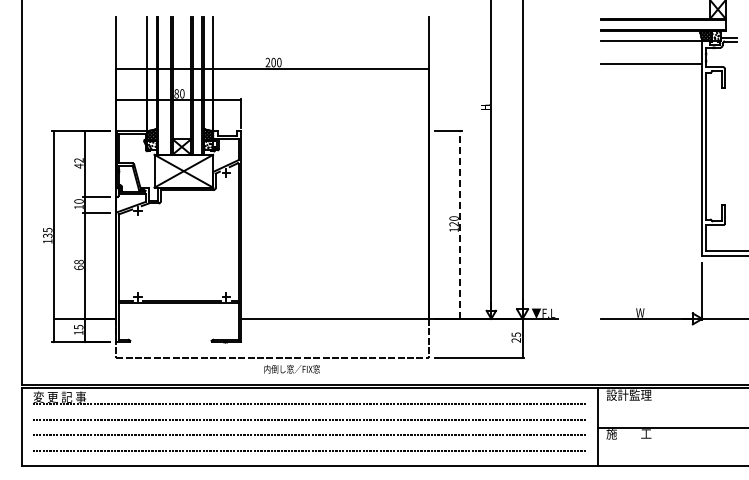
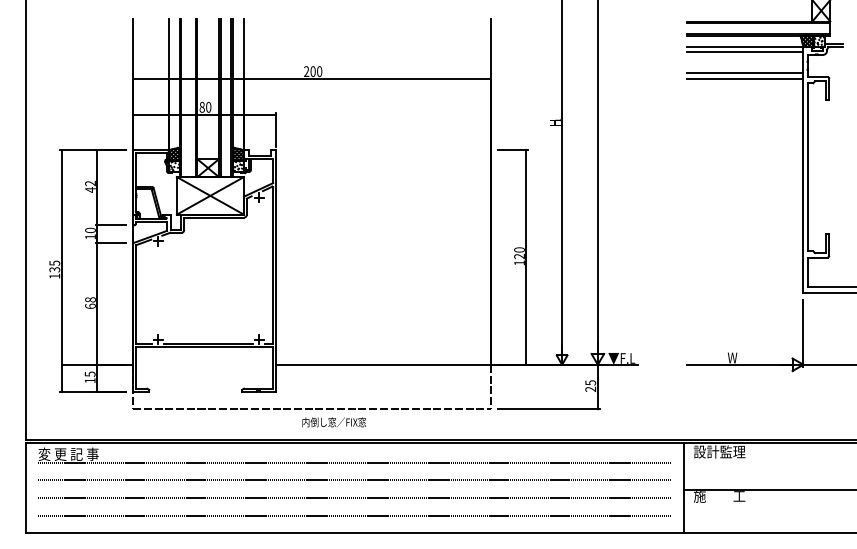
line: (651, 45) -> (745, 52), added
line: (651, 68) -> (745, 78), added
line: (460, 225) -> (526, 257), dashed -> solid

